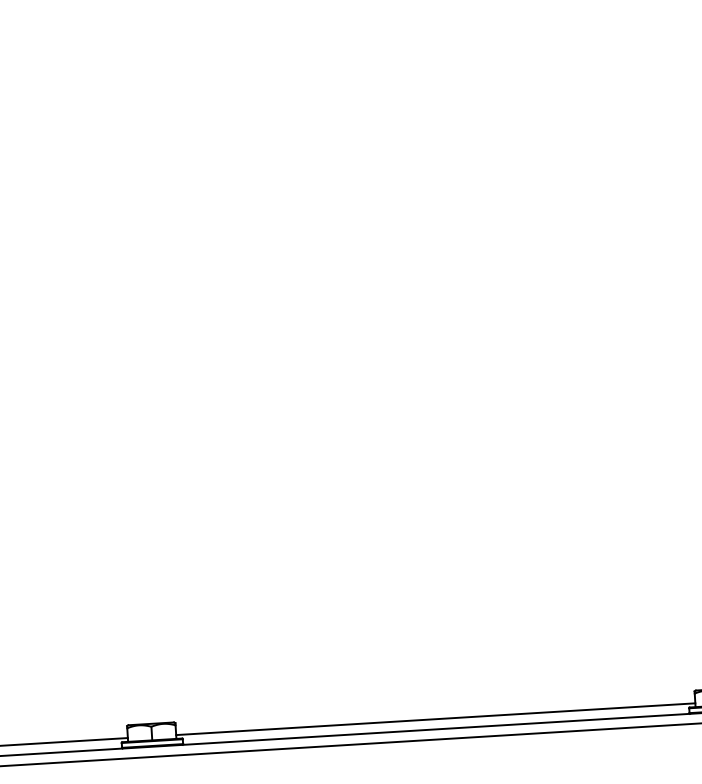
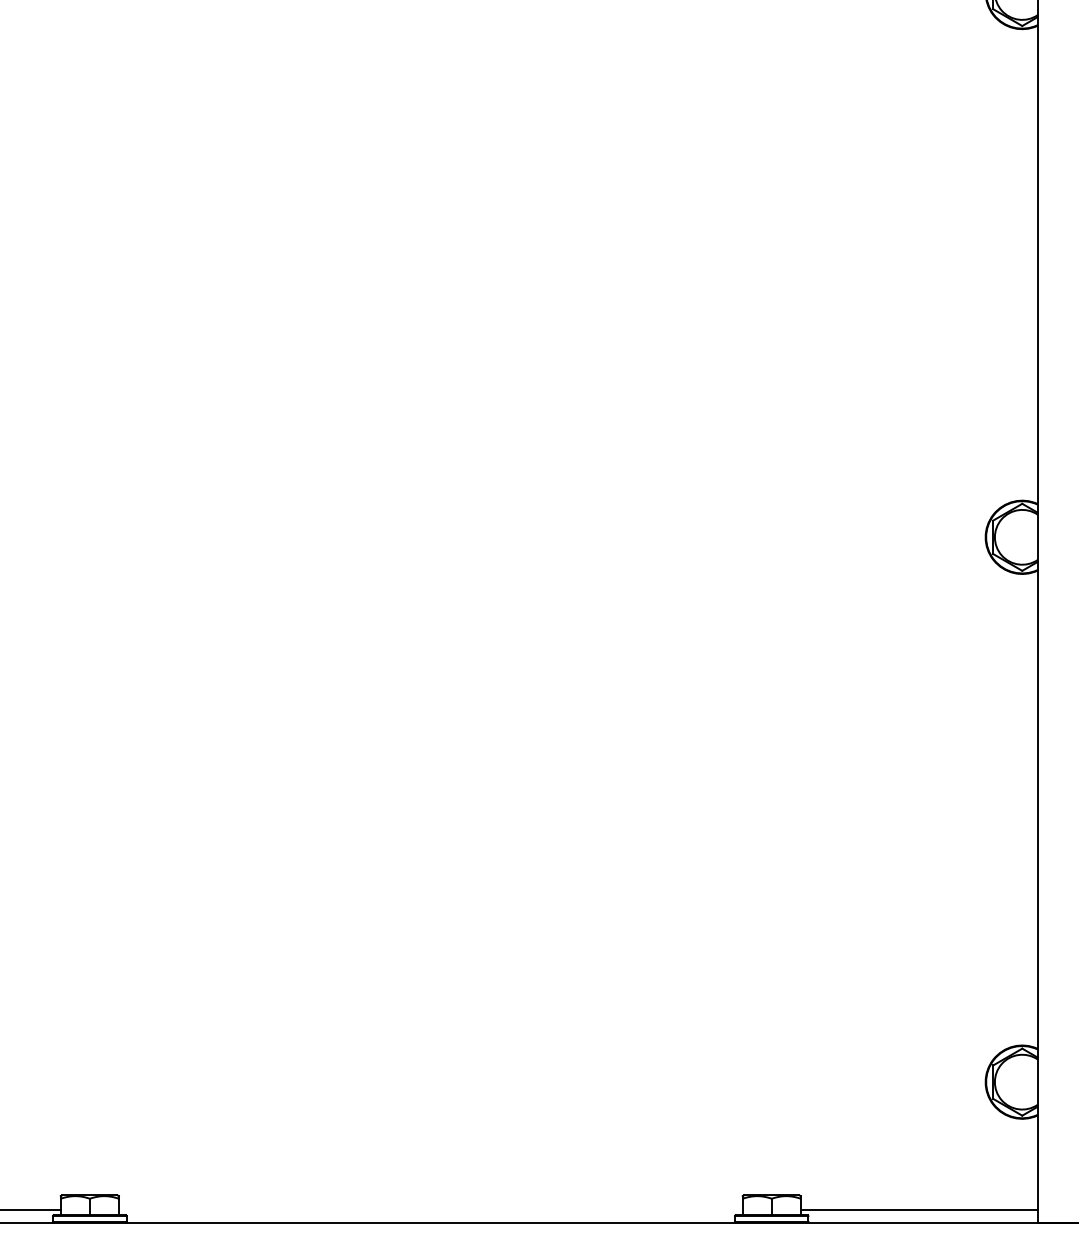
line: (435, 719) -> (430, 1210), removed

